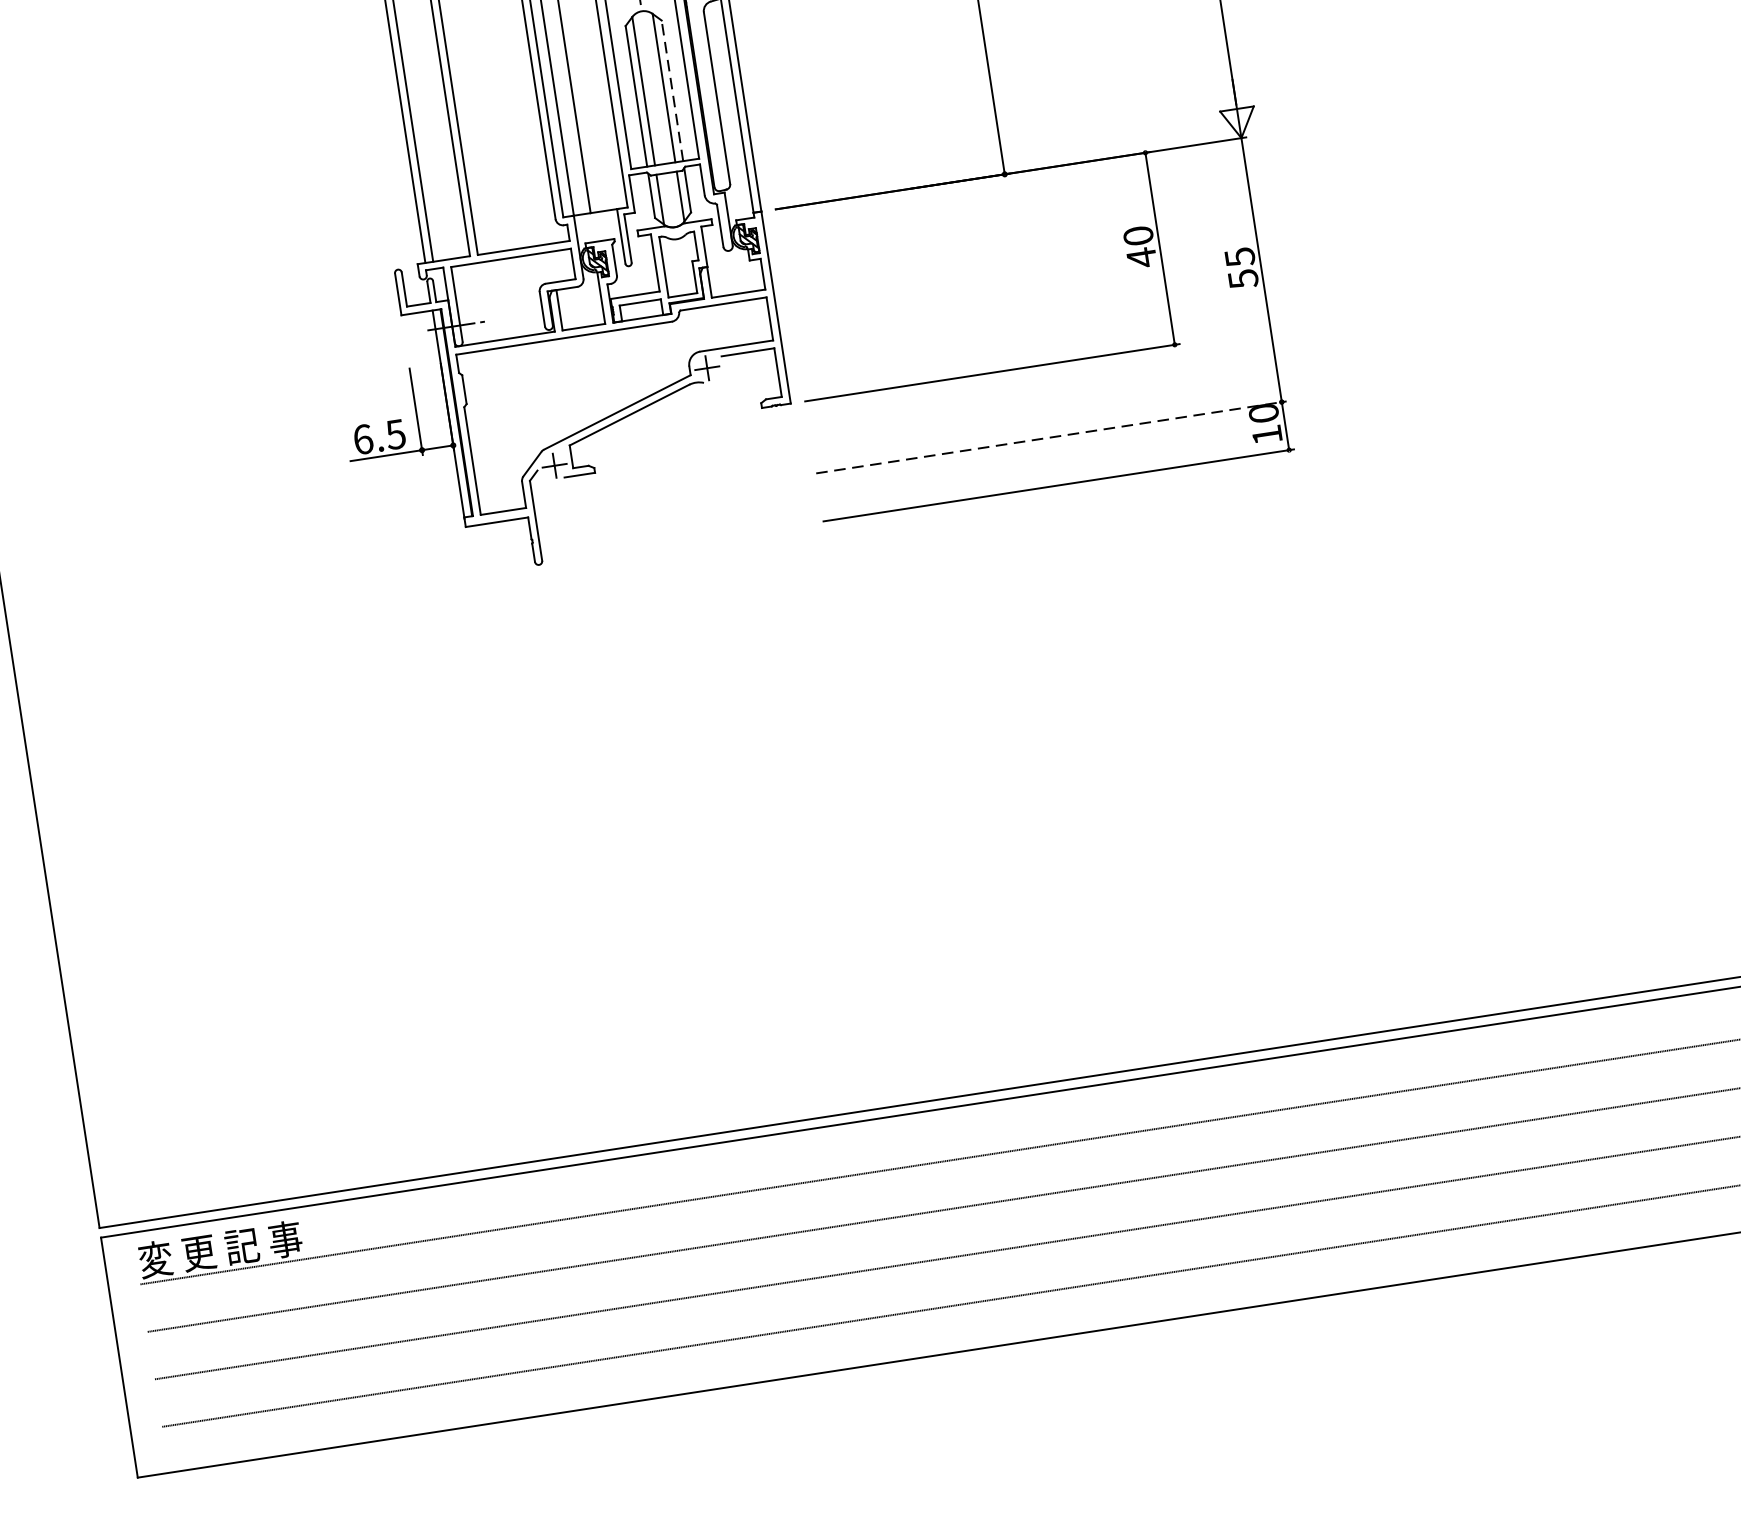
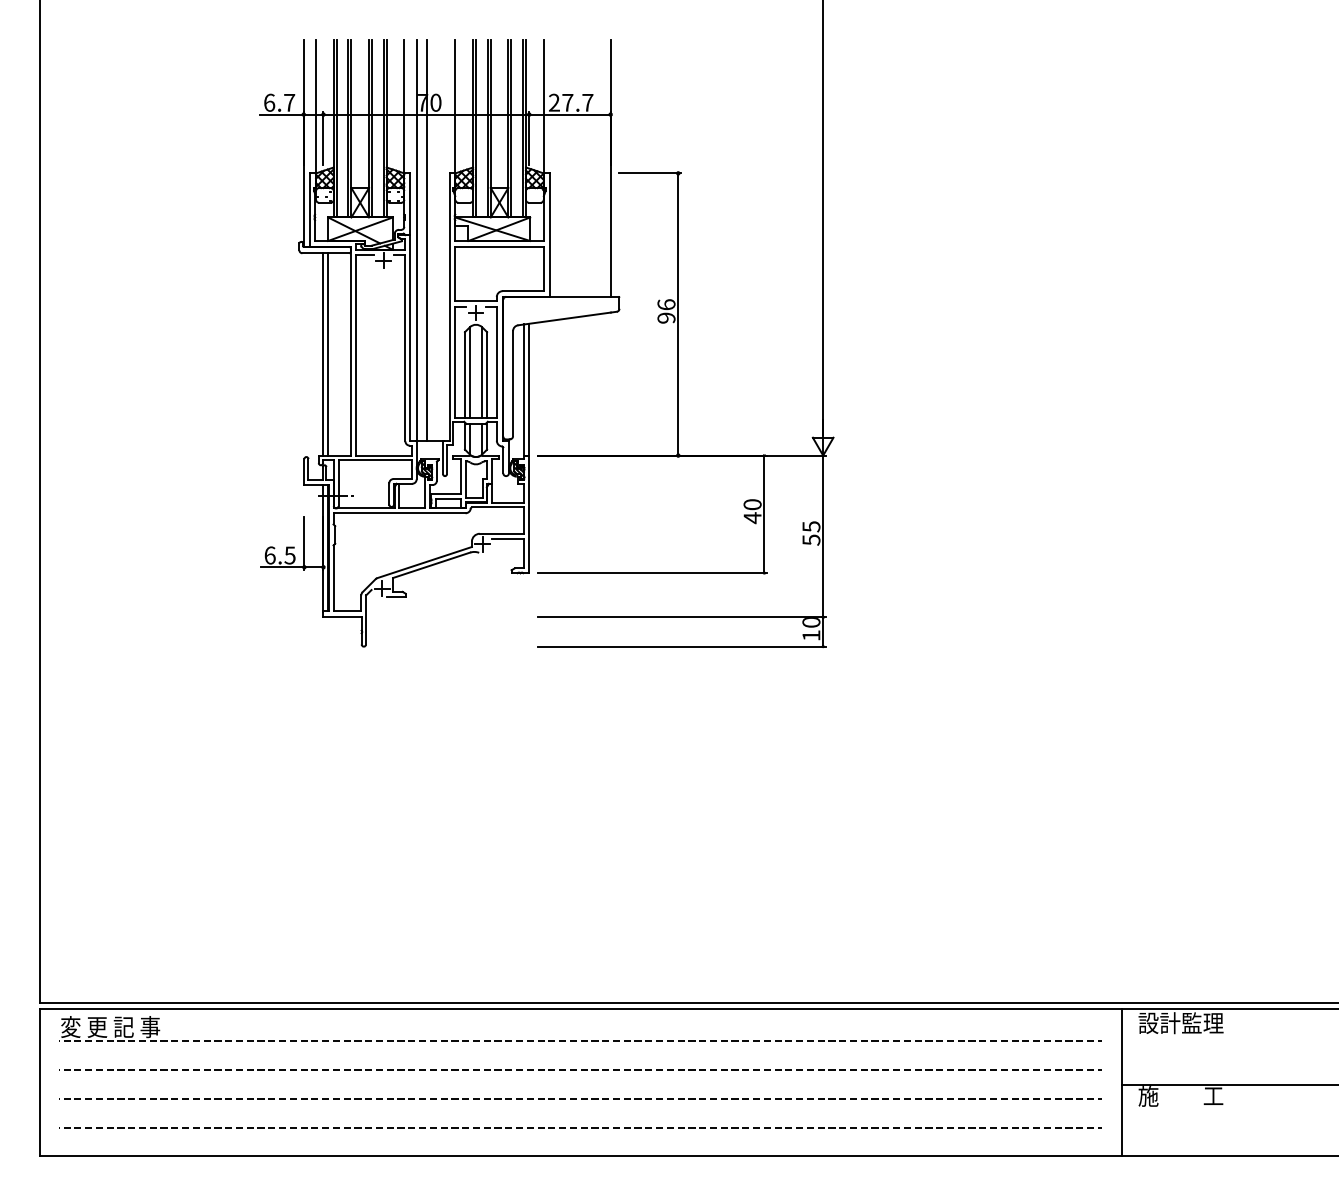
line: (672, 89) -> (487, 374), dashed -> solid
line: (1052, 437) -> (682, 617), dashed -> solid

